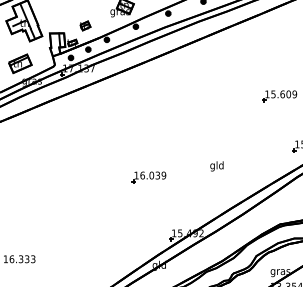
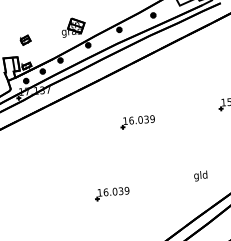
part: (85, 25) -> (25, 39), moved
part: (179, 107) -> (137, 122), added
text: (216, 166) -> (200, 176), moved

